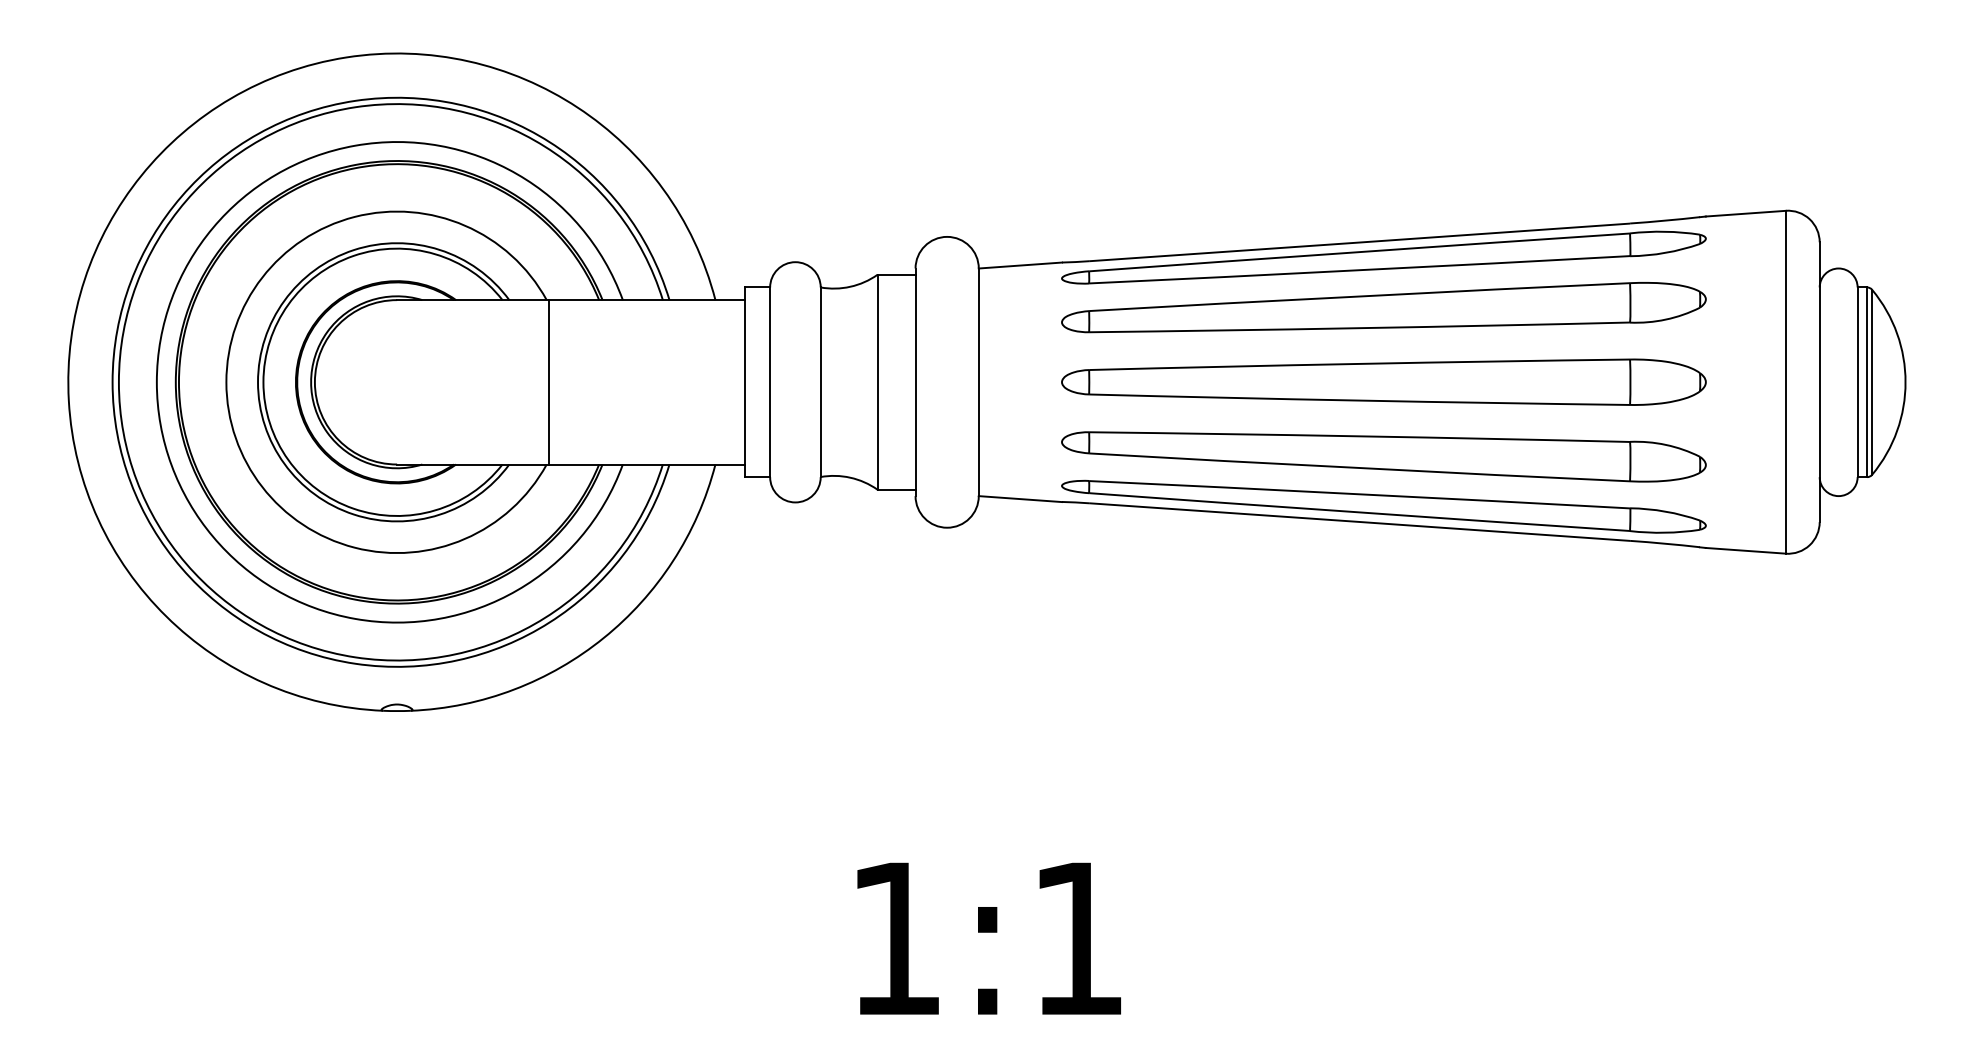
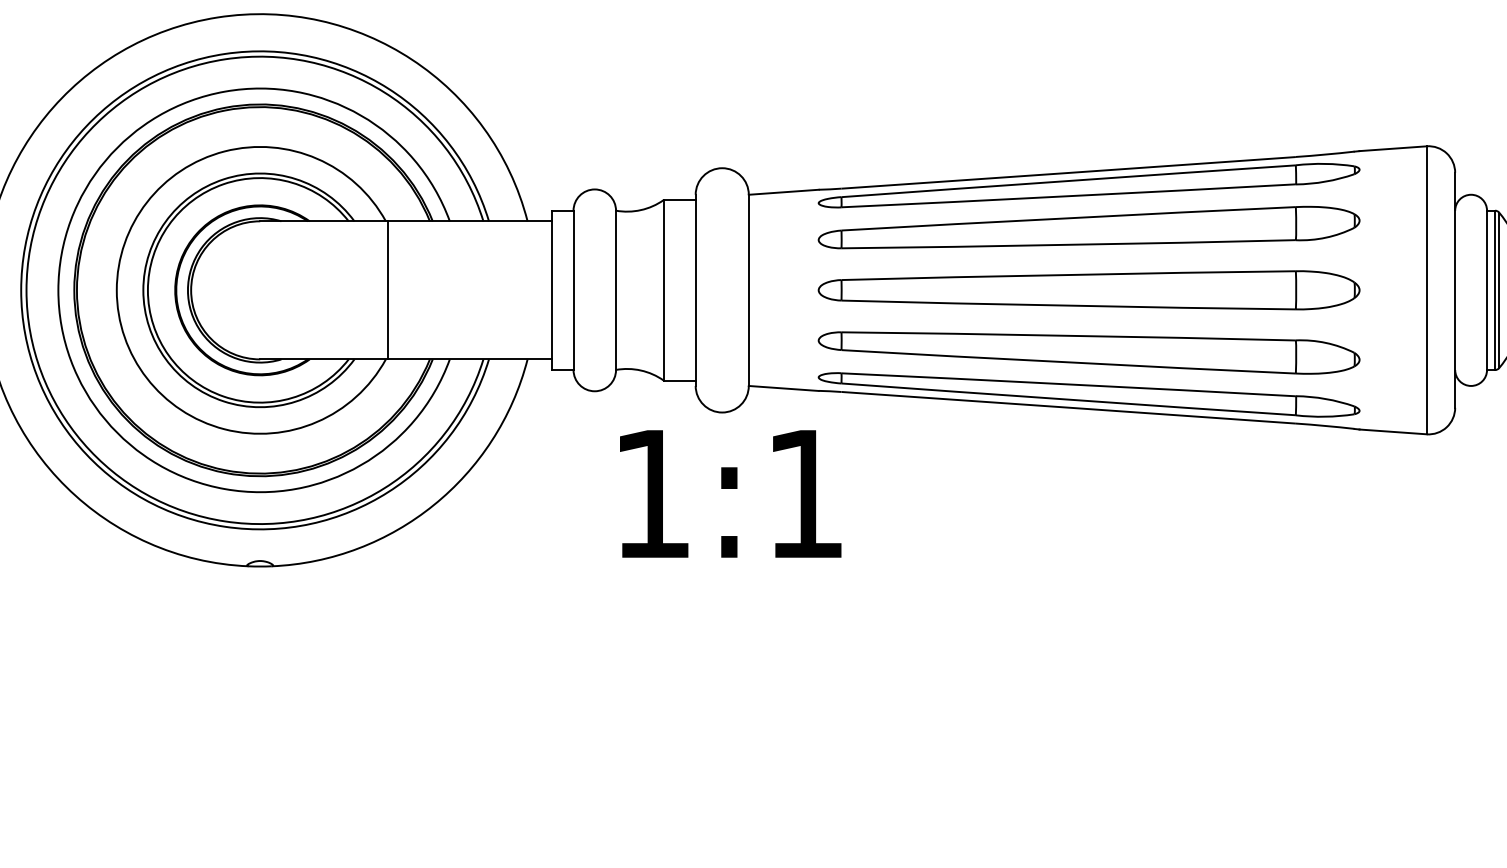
text: (988, 938) -> (730, 493), moved

